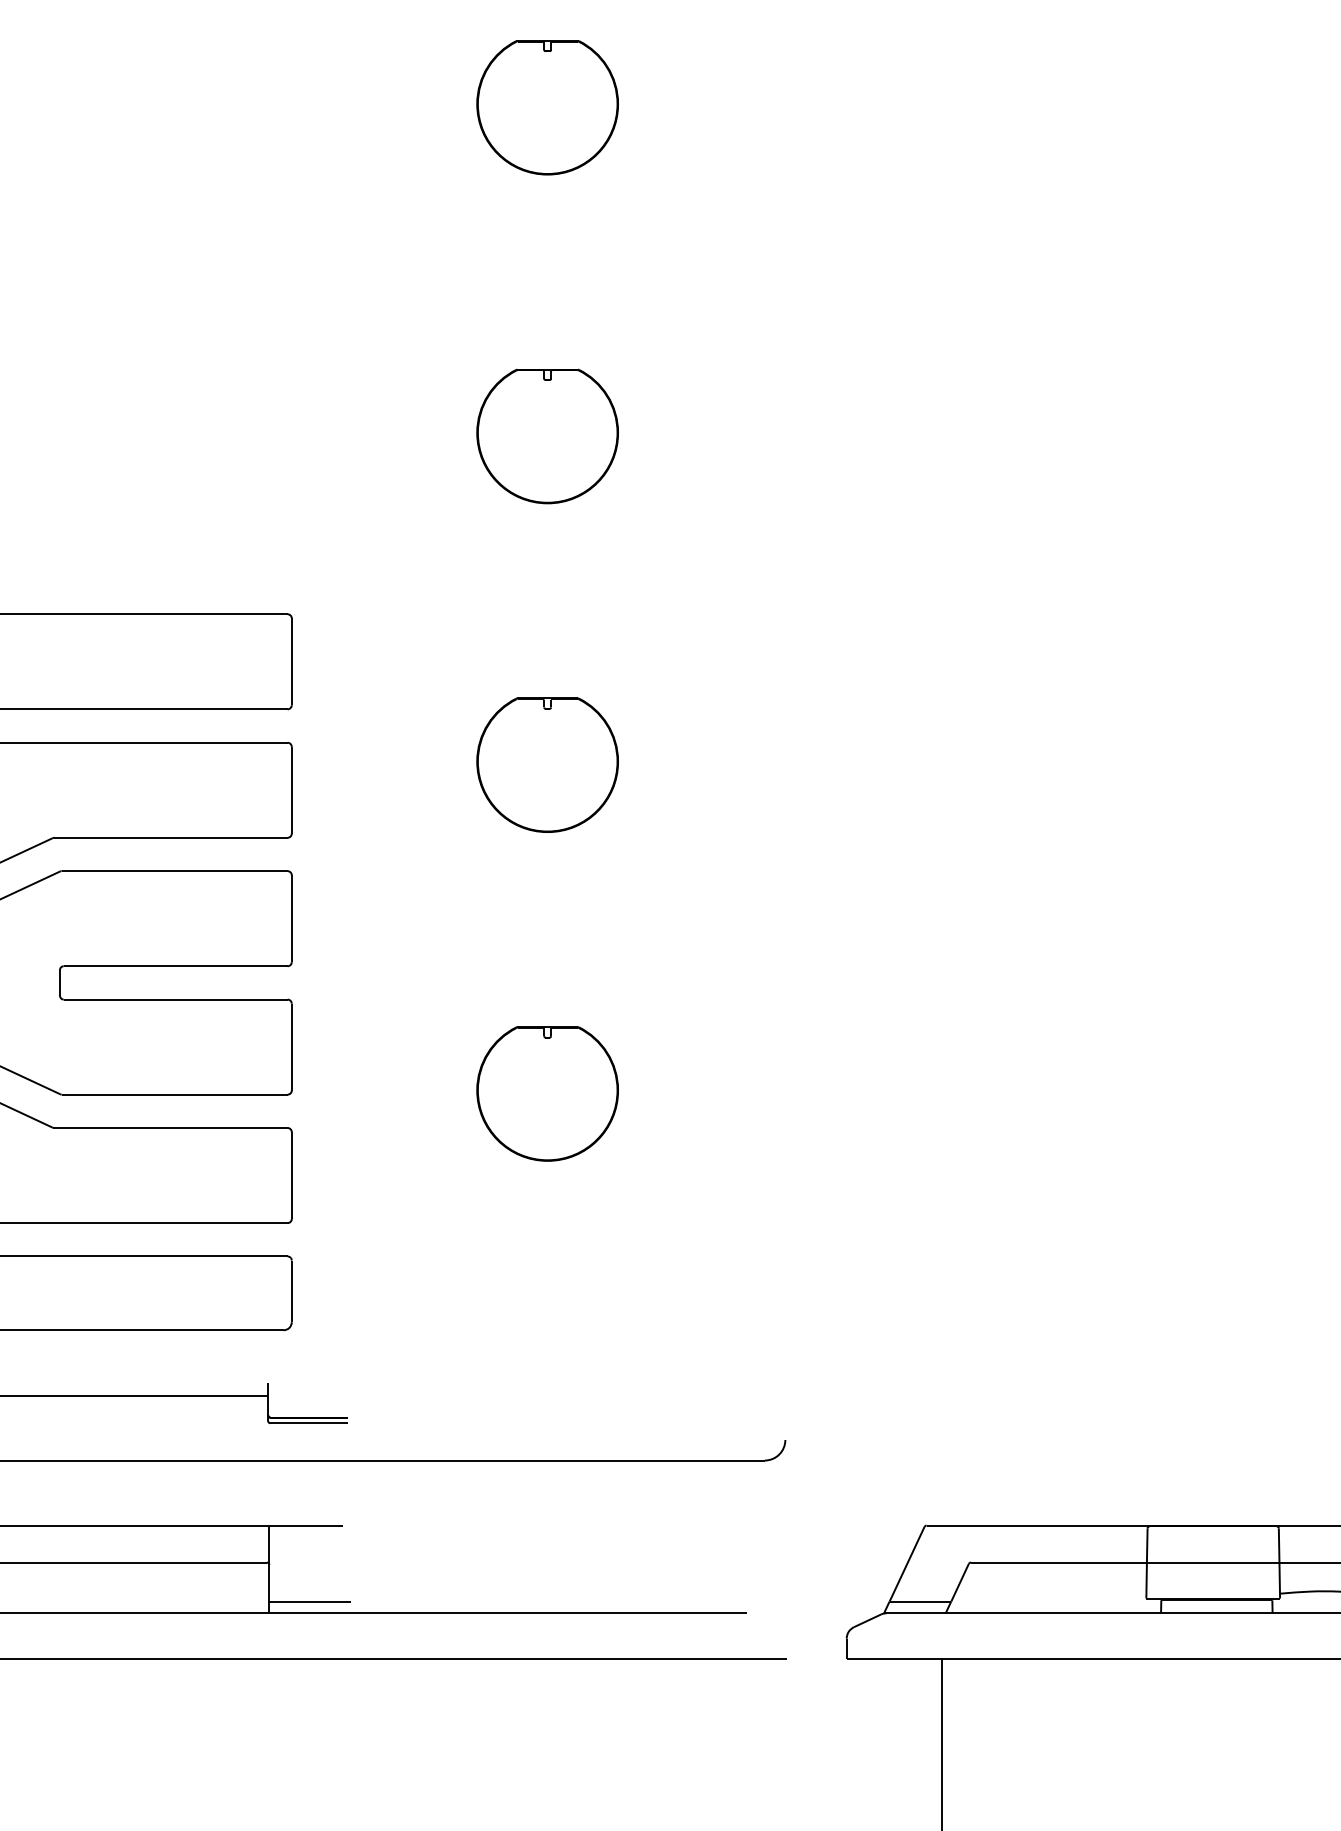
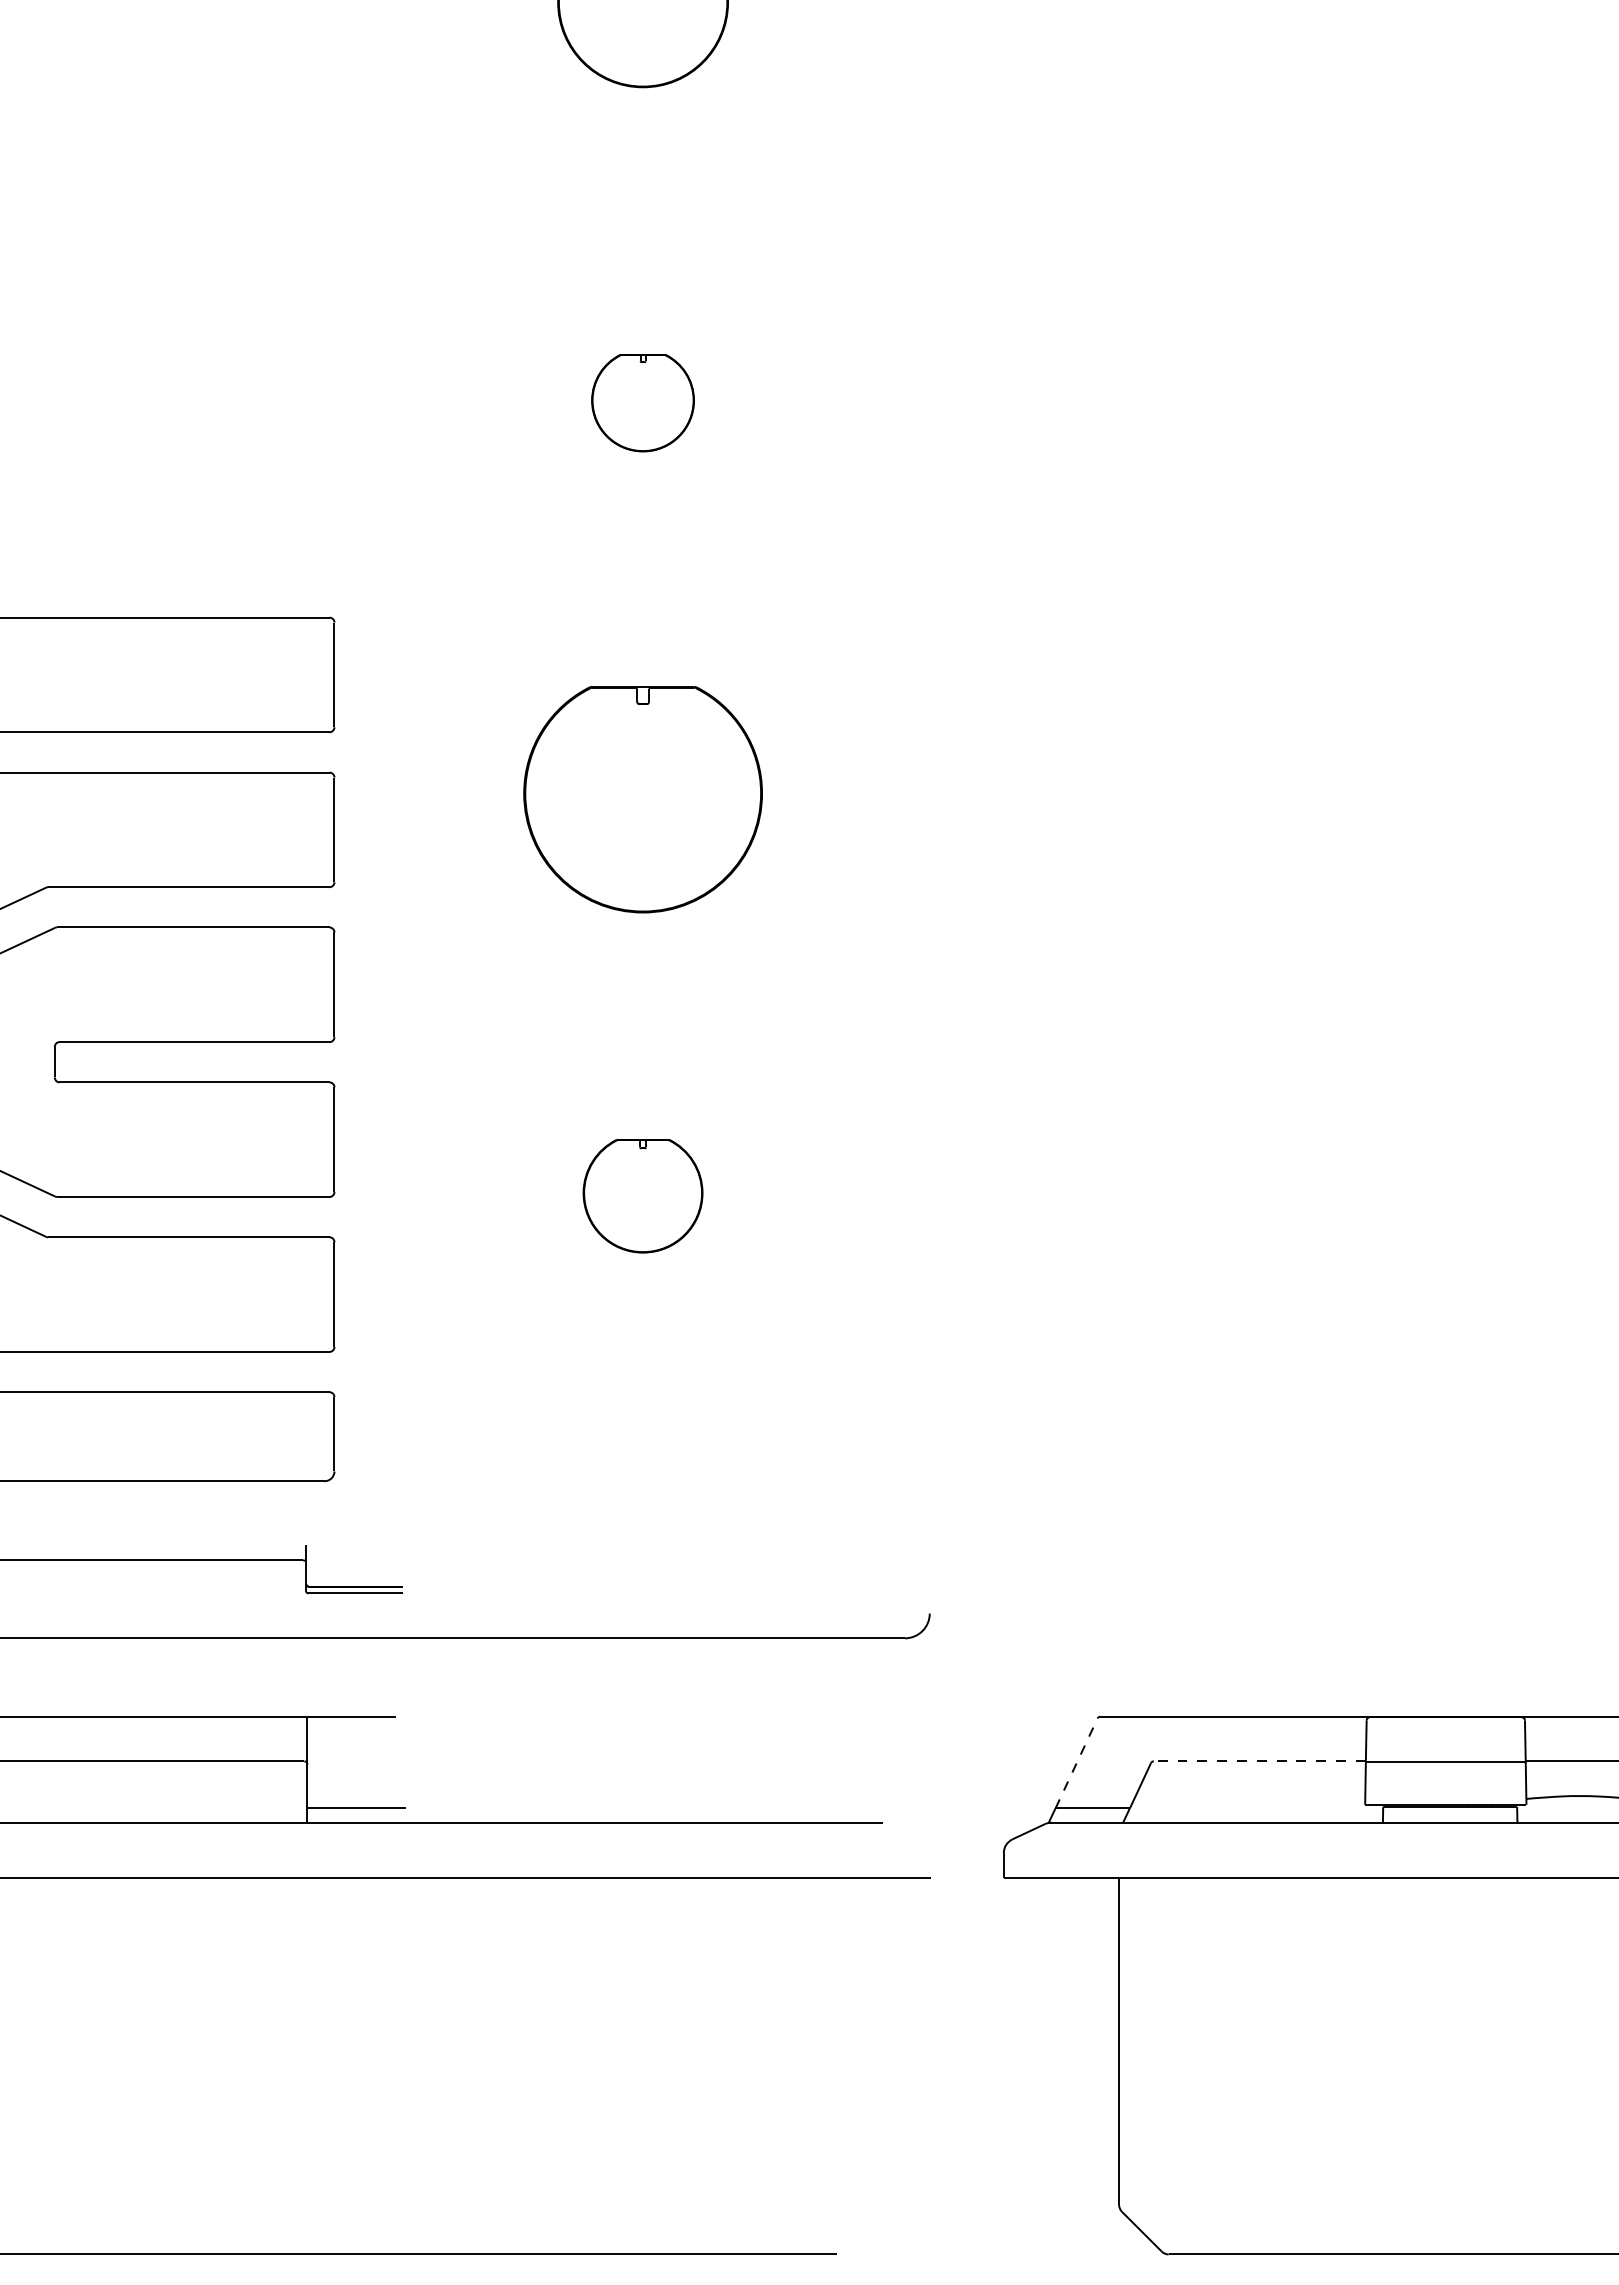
part: (547, 435) -> (642, 402), size x0.6
part: (547, 765) -> (642, 799), size x1.4
part: (547, 1093) -> (642, 1195), size x0.7
line: (1058, 1562) -> (1259, 1761), solid -> dashed
line: (907, 1564) -> (1076, 1763), solid -> dashed

